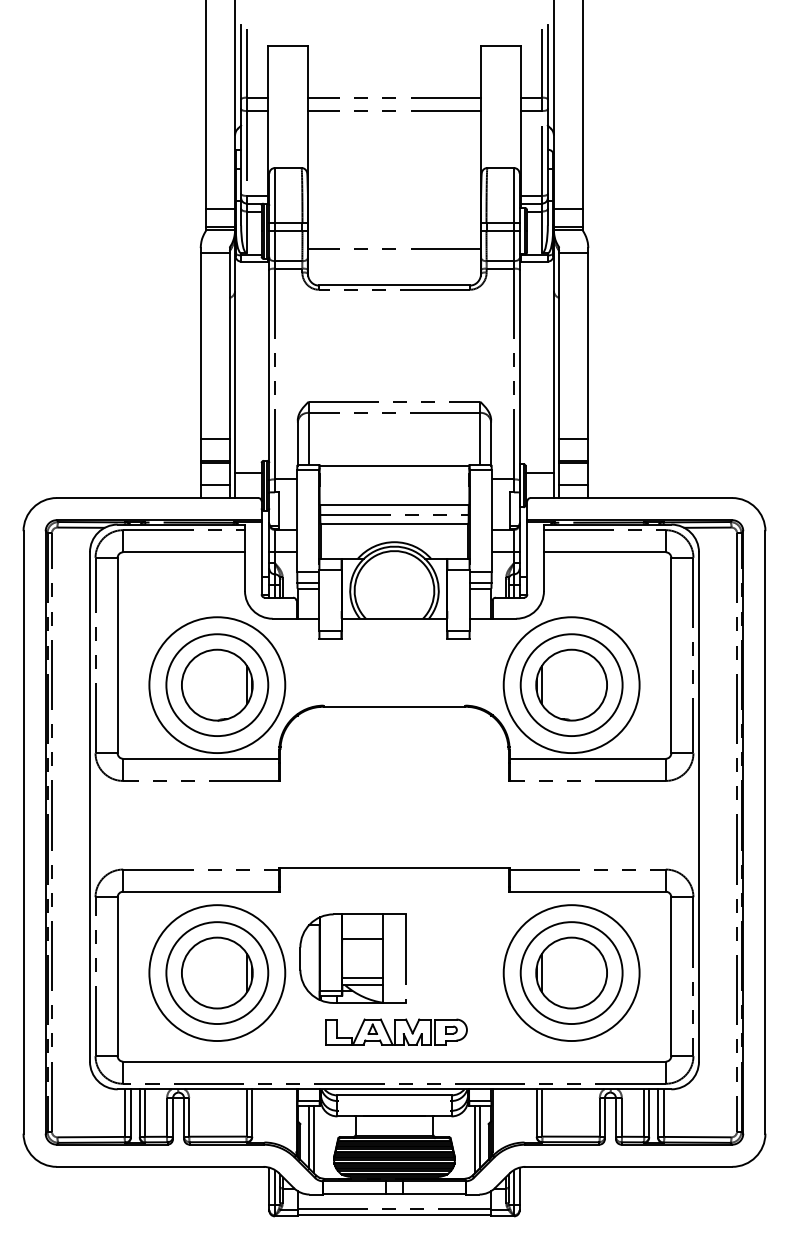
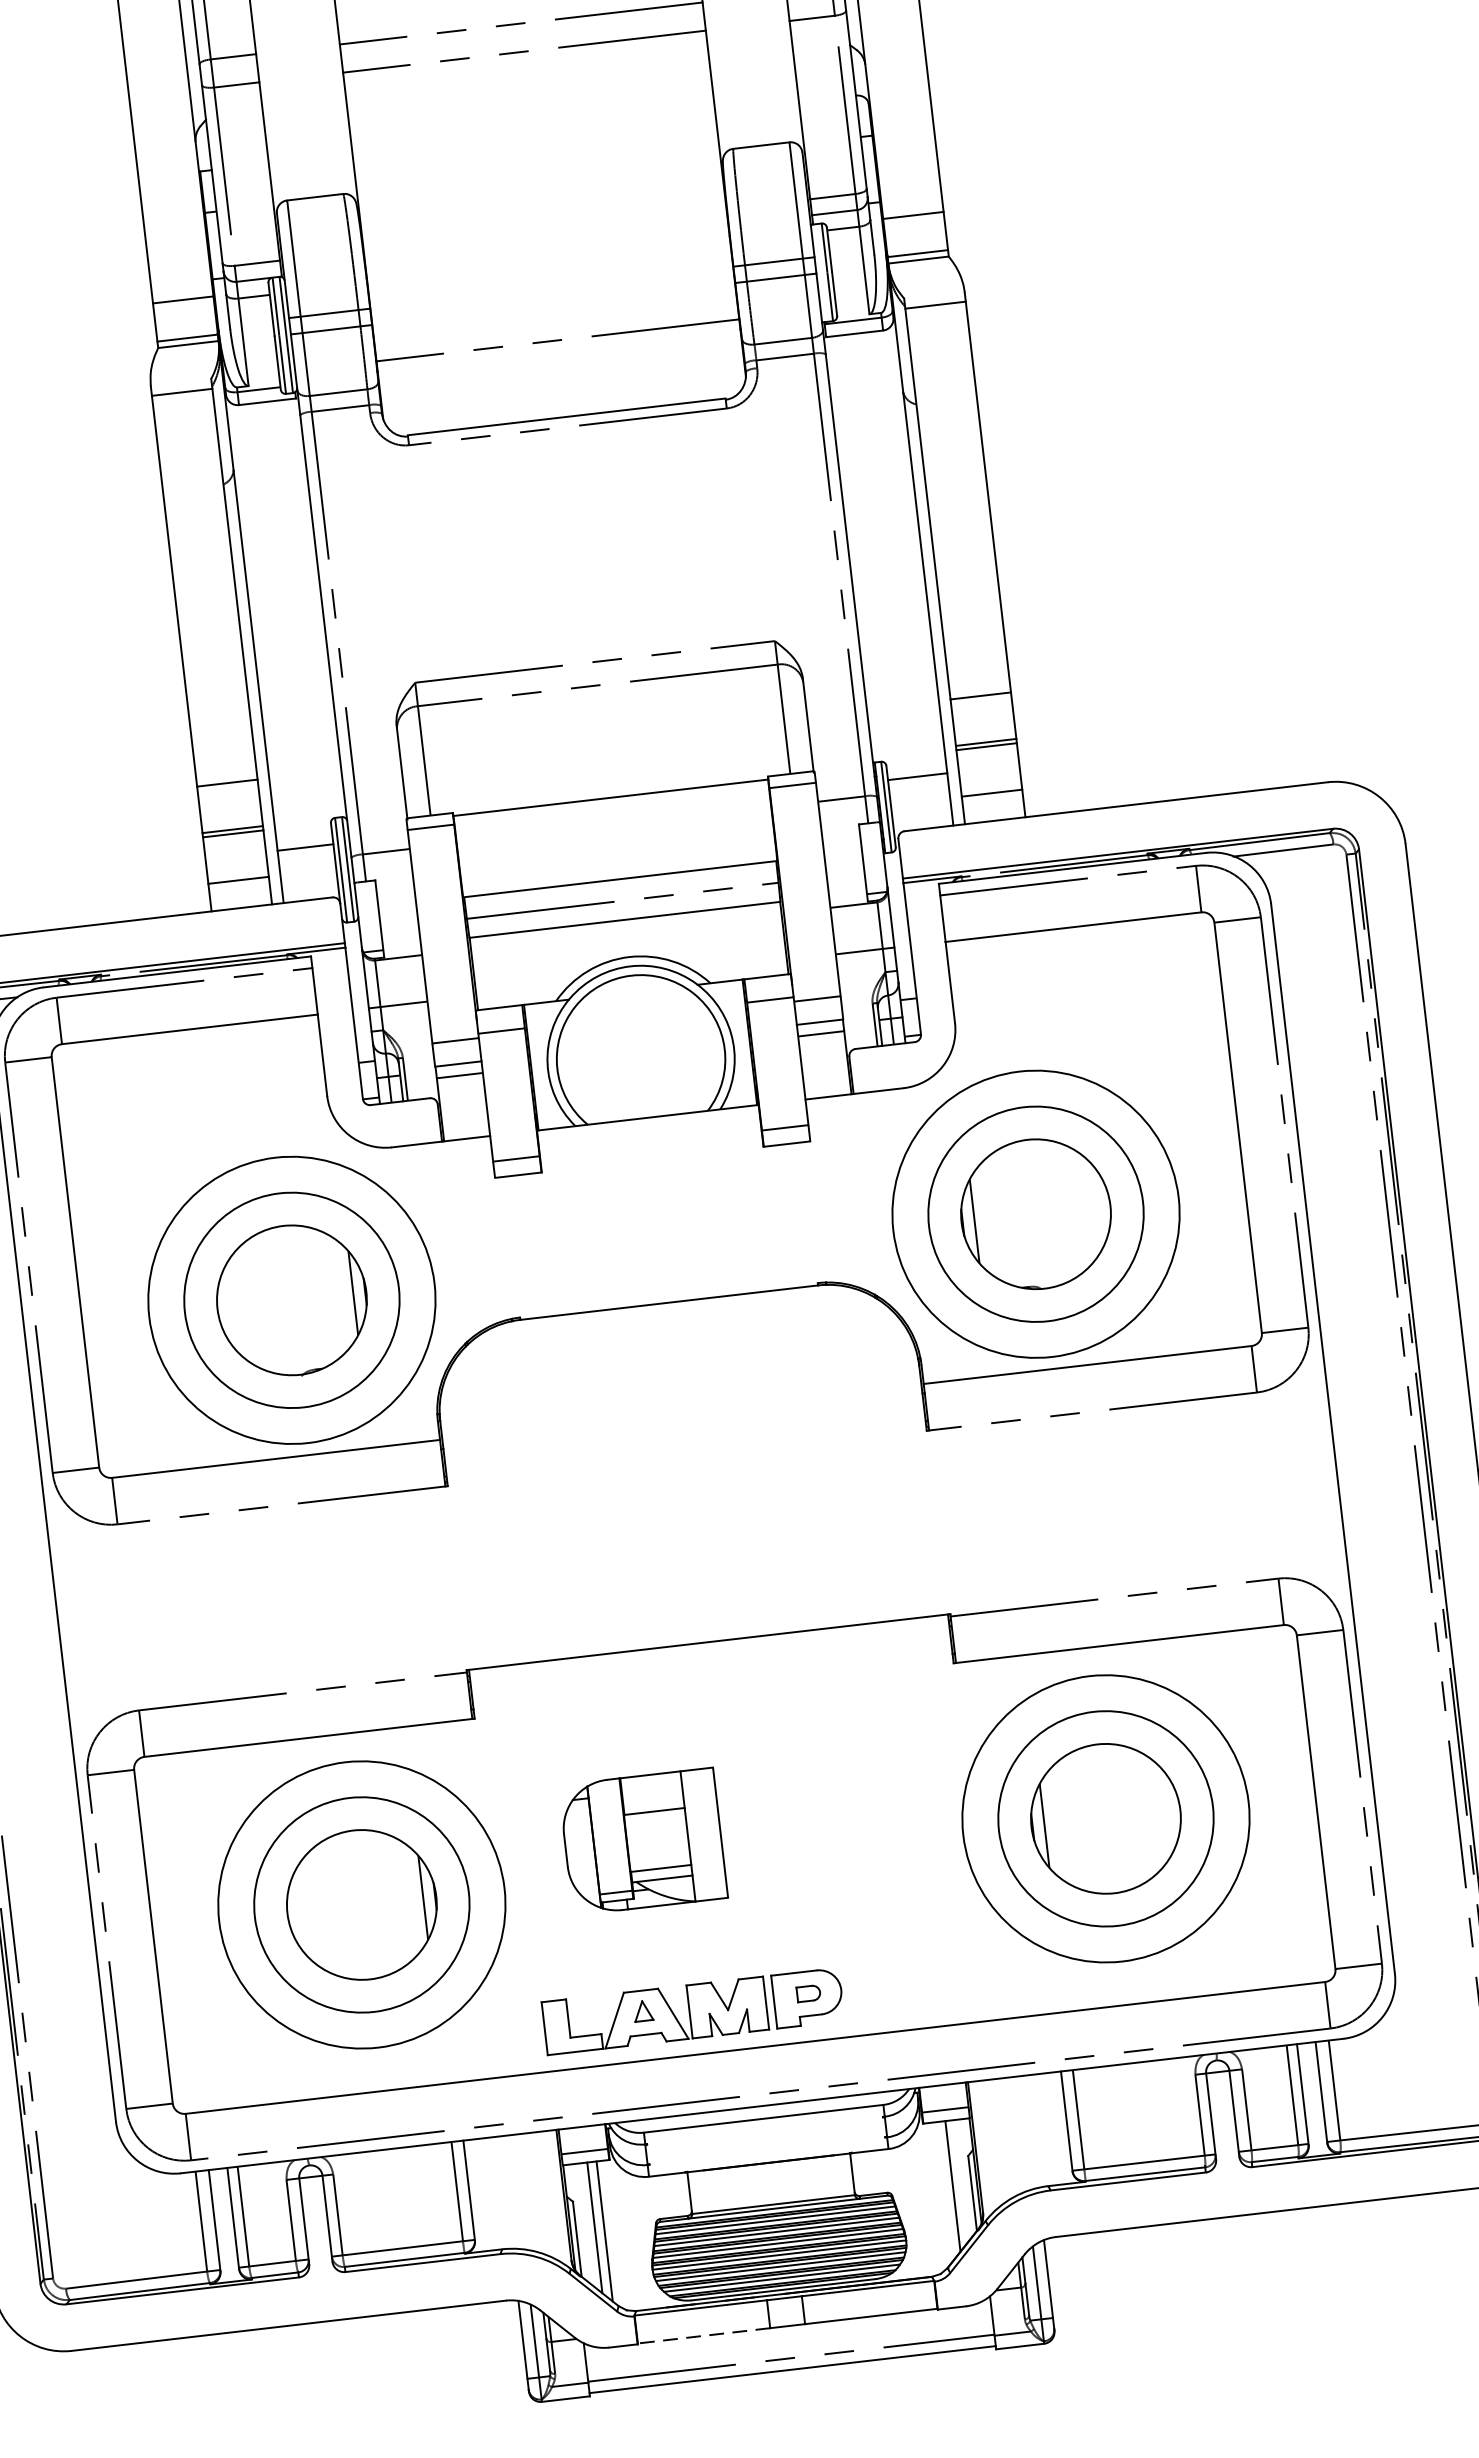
part: (352, 958) -> (642, 1841), size x0.7
part: (396, 1031) -> (693, 2010), moved
line: (475, 1139) -> (944, 2191), removed
line: (354, 1194) -> (703, 2336), solid -> dashed

